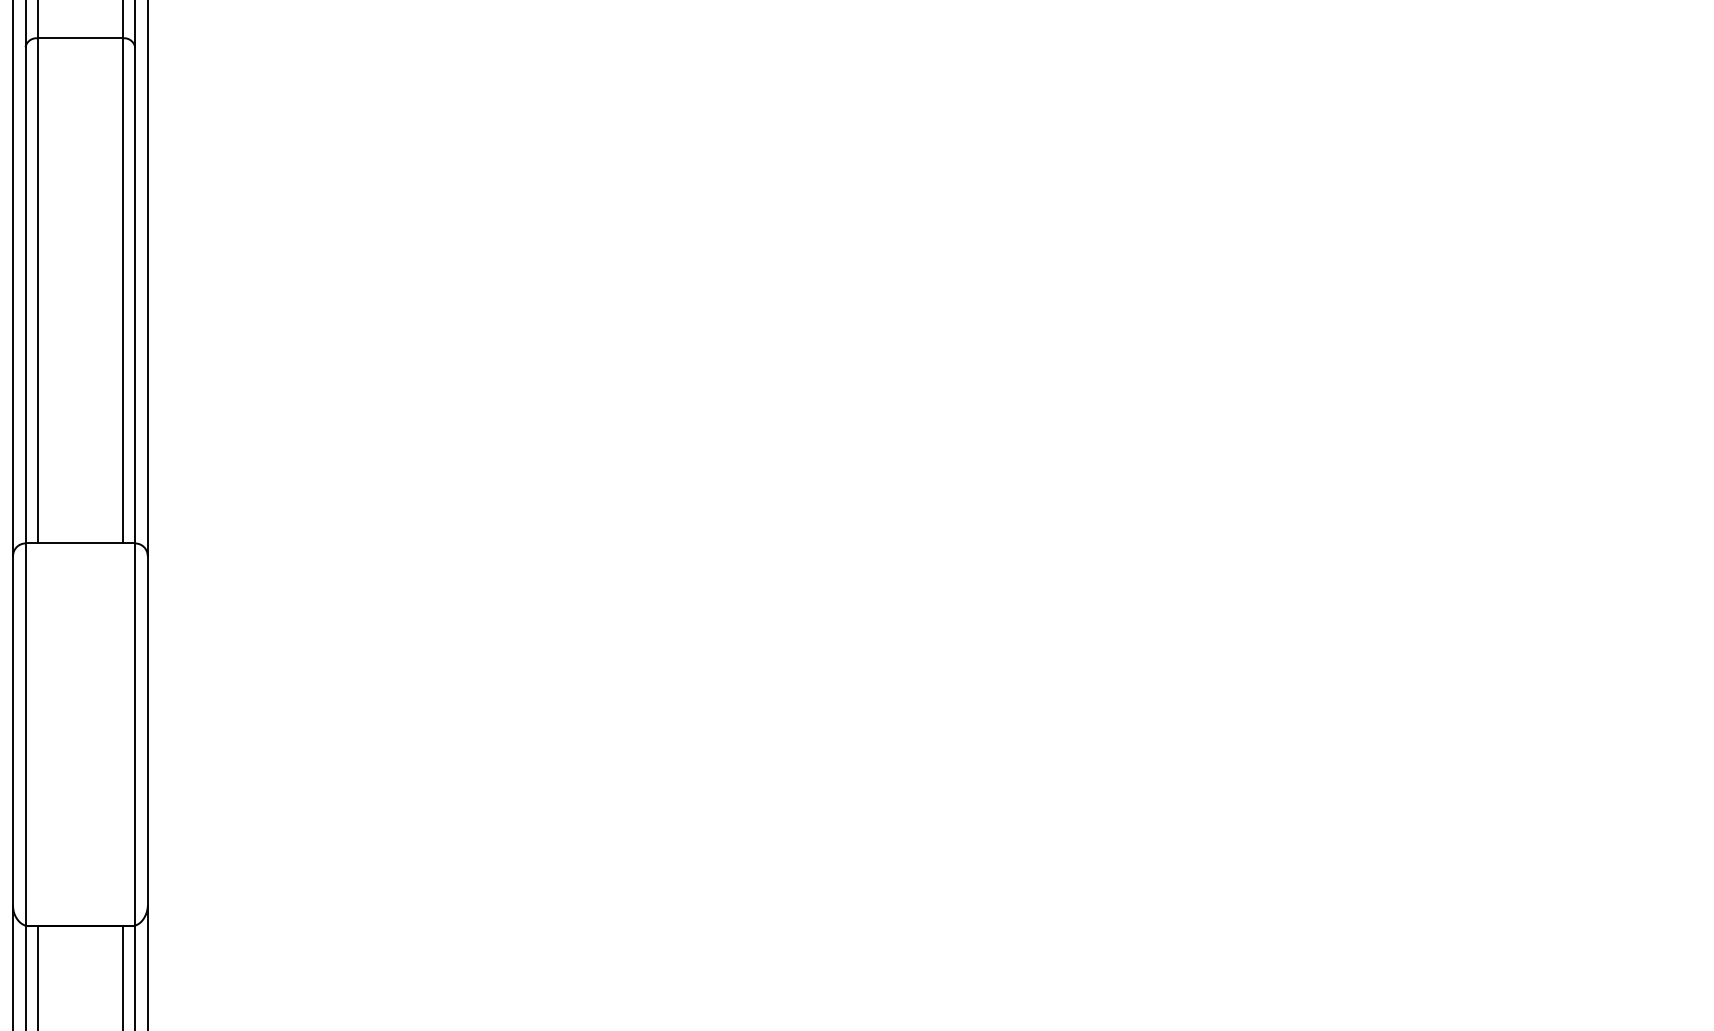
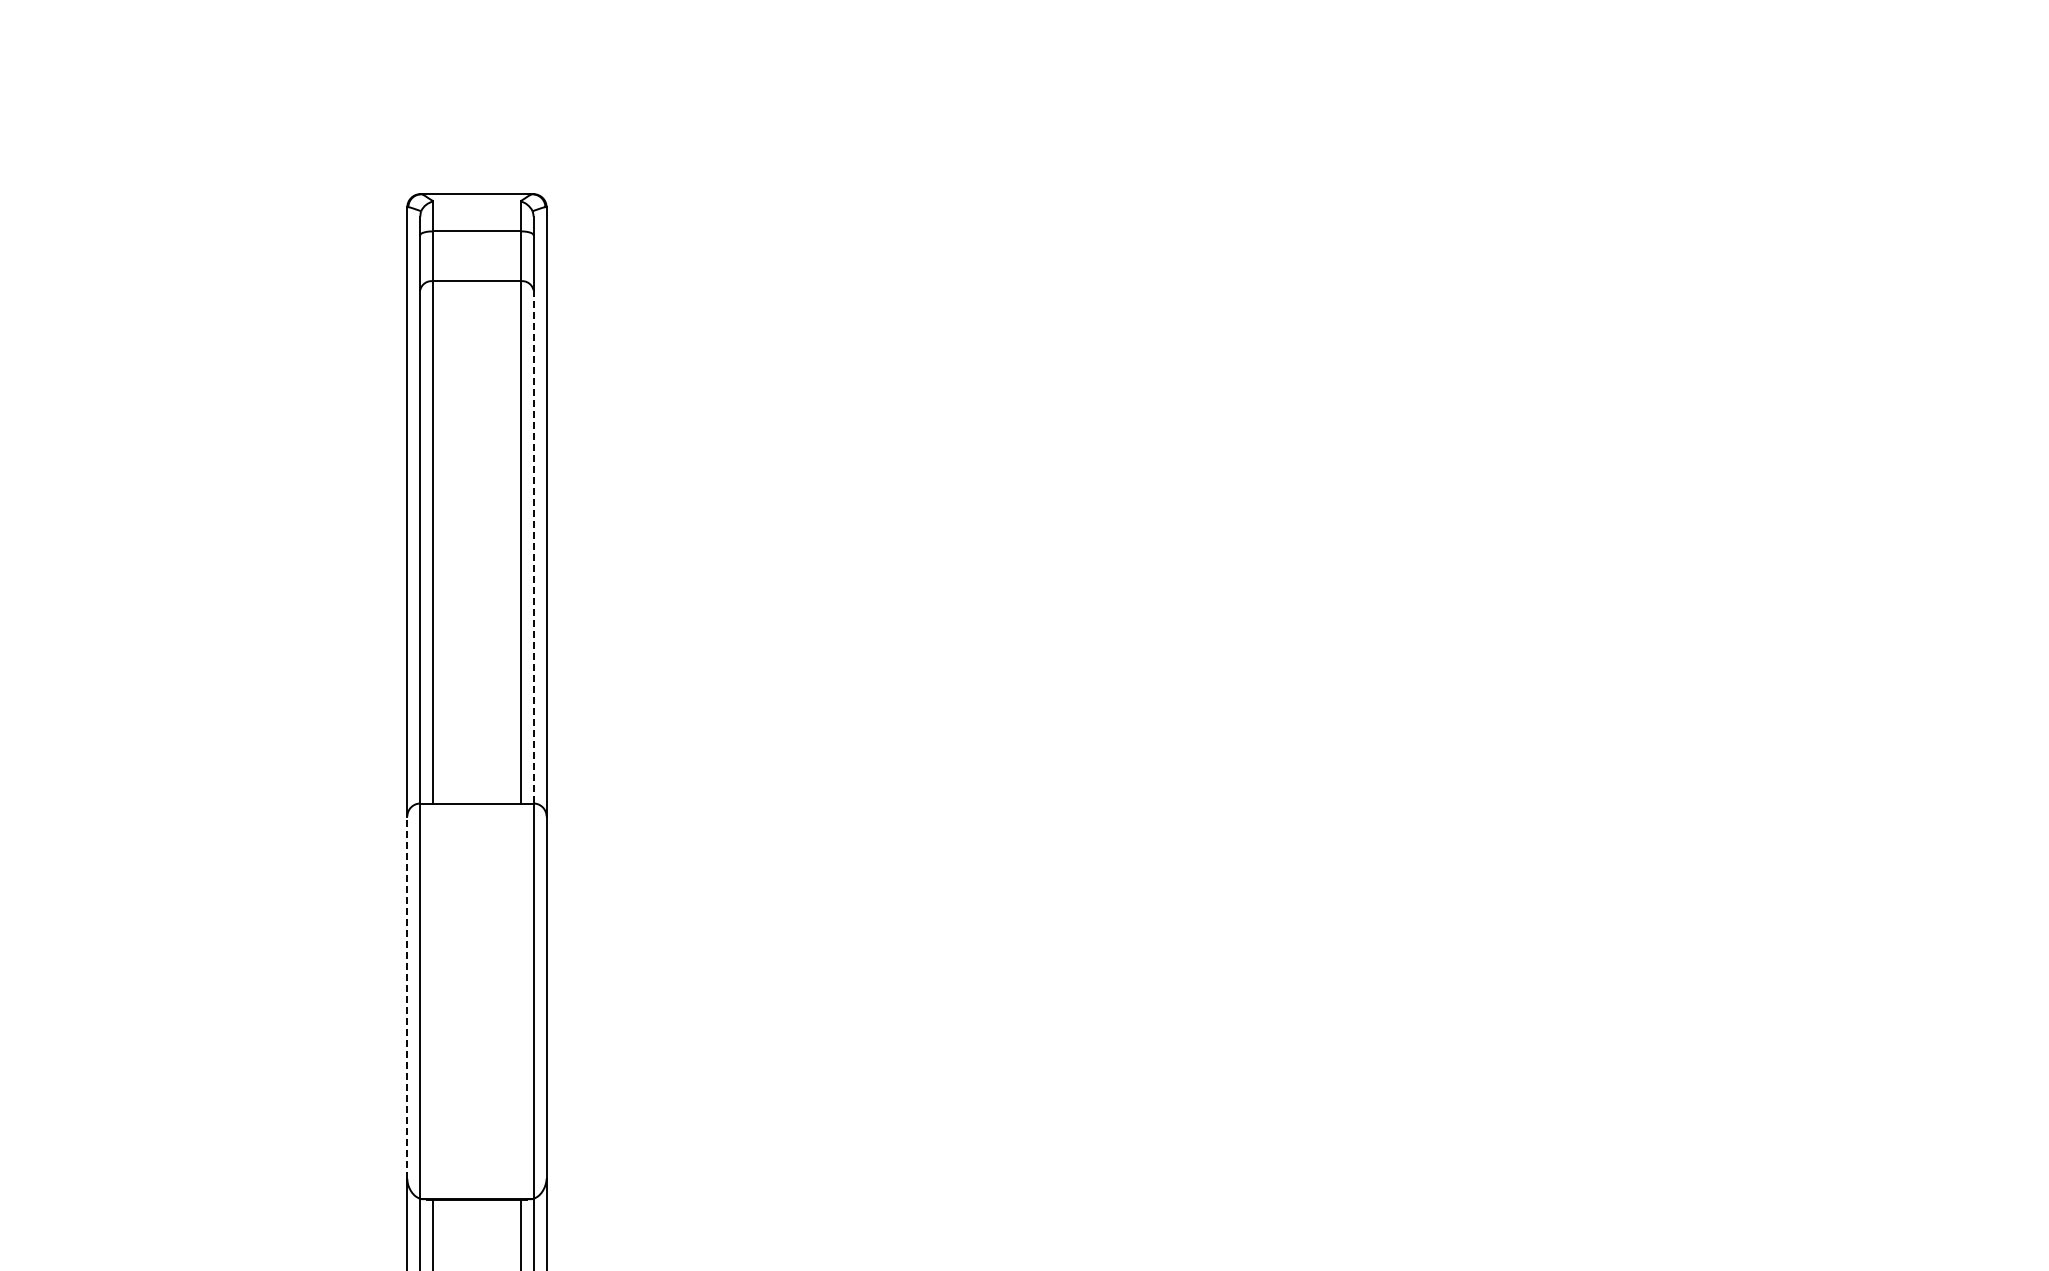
line: (135, 294) -> (533, 546), solid -> dashed
line: (13, 731) -> (407, 997), solid -> dashed

